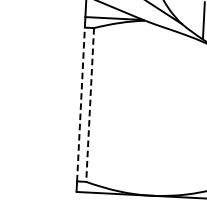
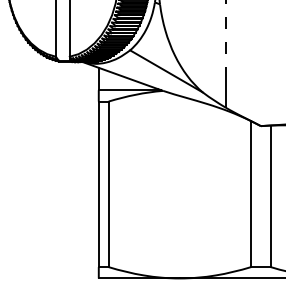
line: (80, 104) -> (98, 184), dashed -> solid
line: (89, 105) -> (108, 184), dashed -> solid

